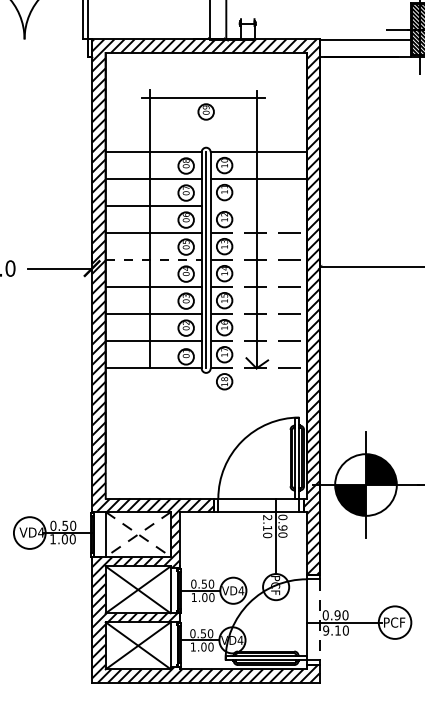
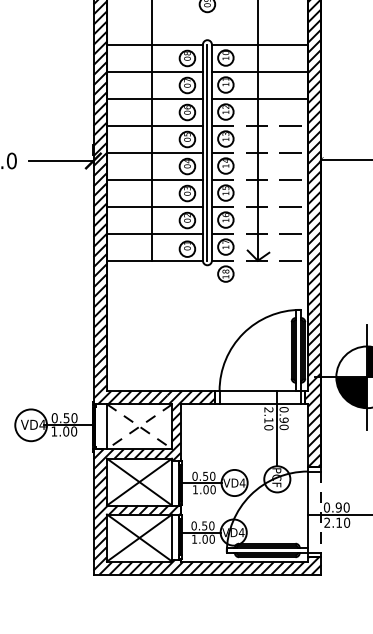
line: (258, 206) -> (259, 98), added
line: (153, 260) -> (154, 152), dashed -> solid
text: (326, 630) -> (327, 522), 9.10 -> 2.10

